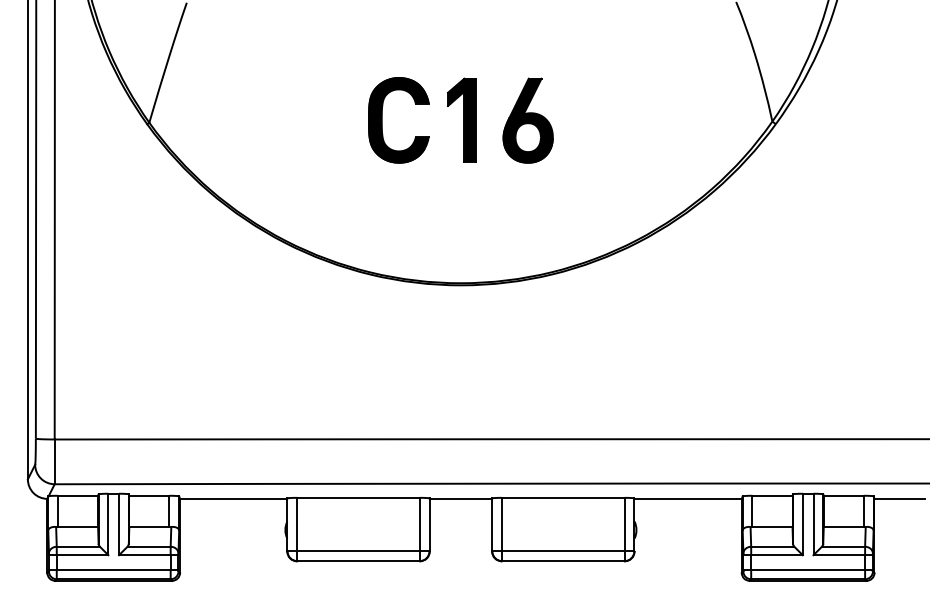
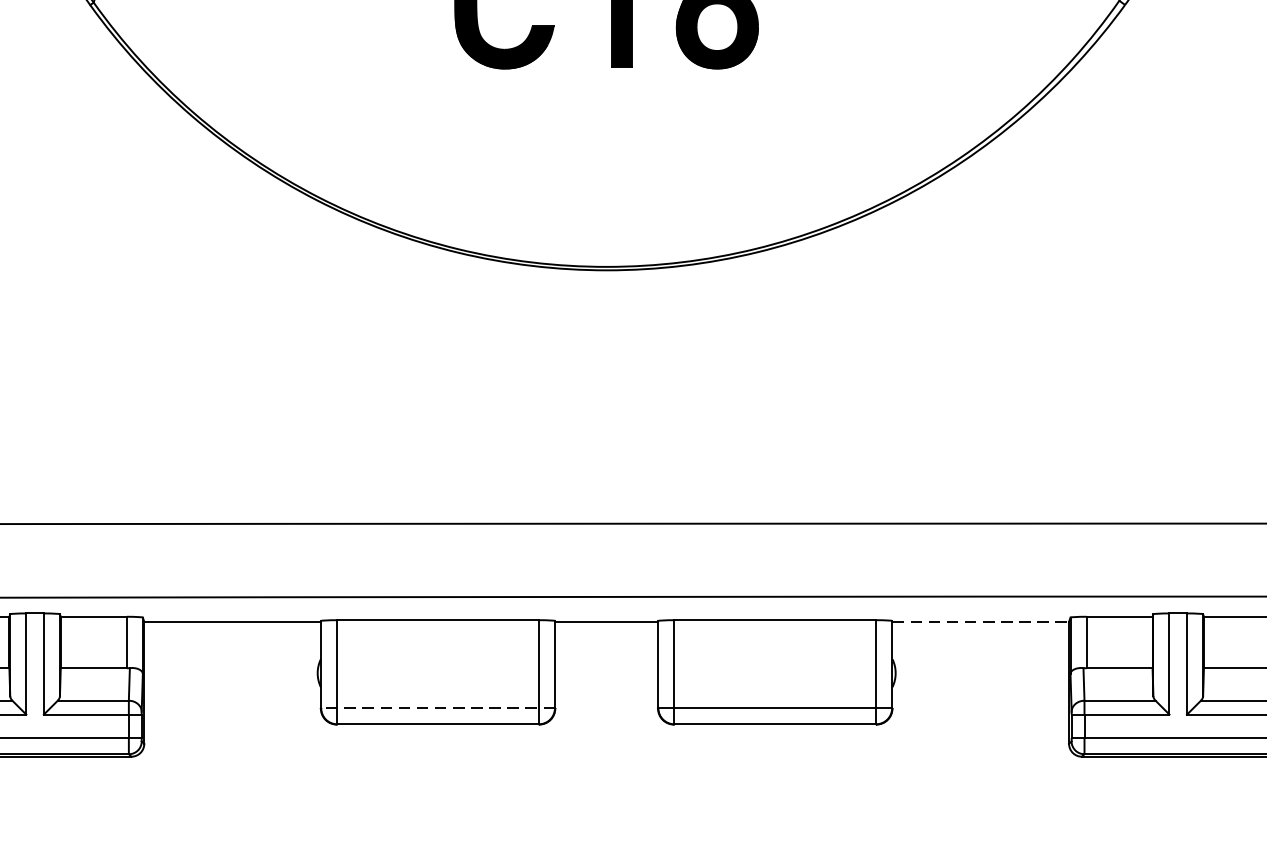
line: (688, 498) -> (981, 621), solid -> dashed
line: (358, 551) -> (438, 708), solid -> dashed

